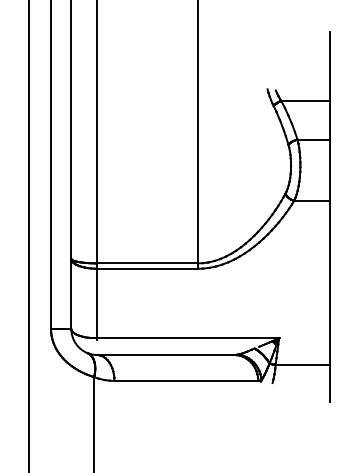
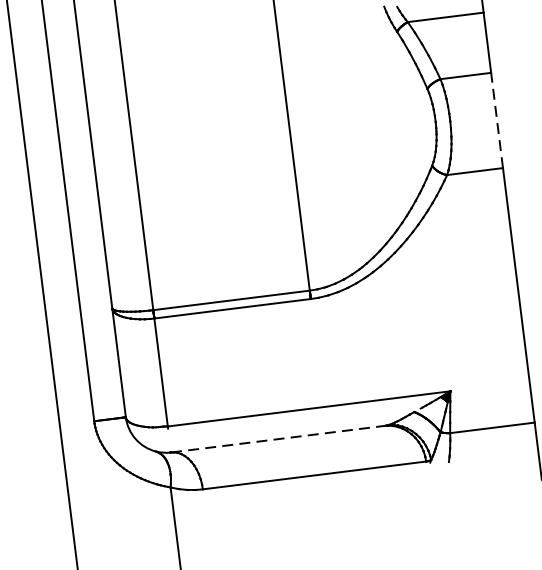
line: (330, 170) -> (497, 120), solid -> dashed
line: (165, 355) -> (277, 440), solid -> dashed

